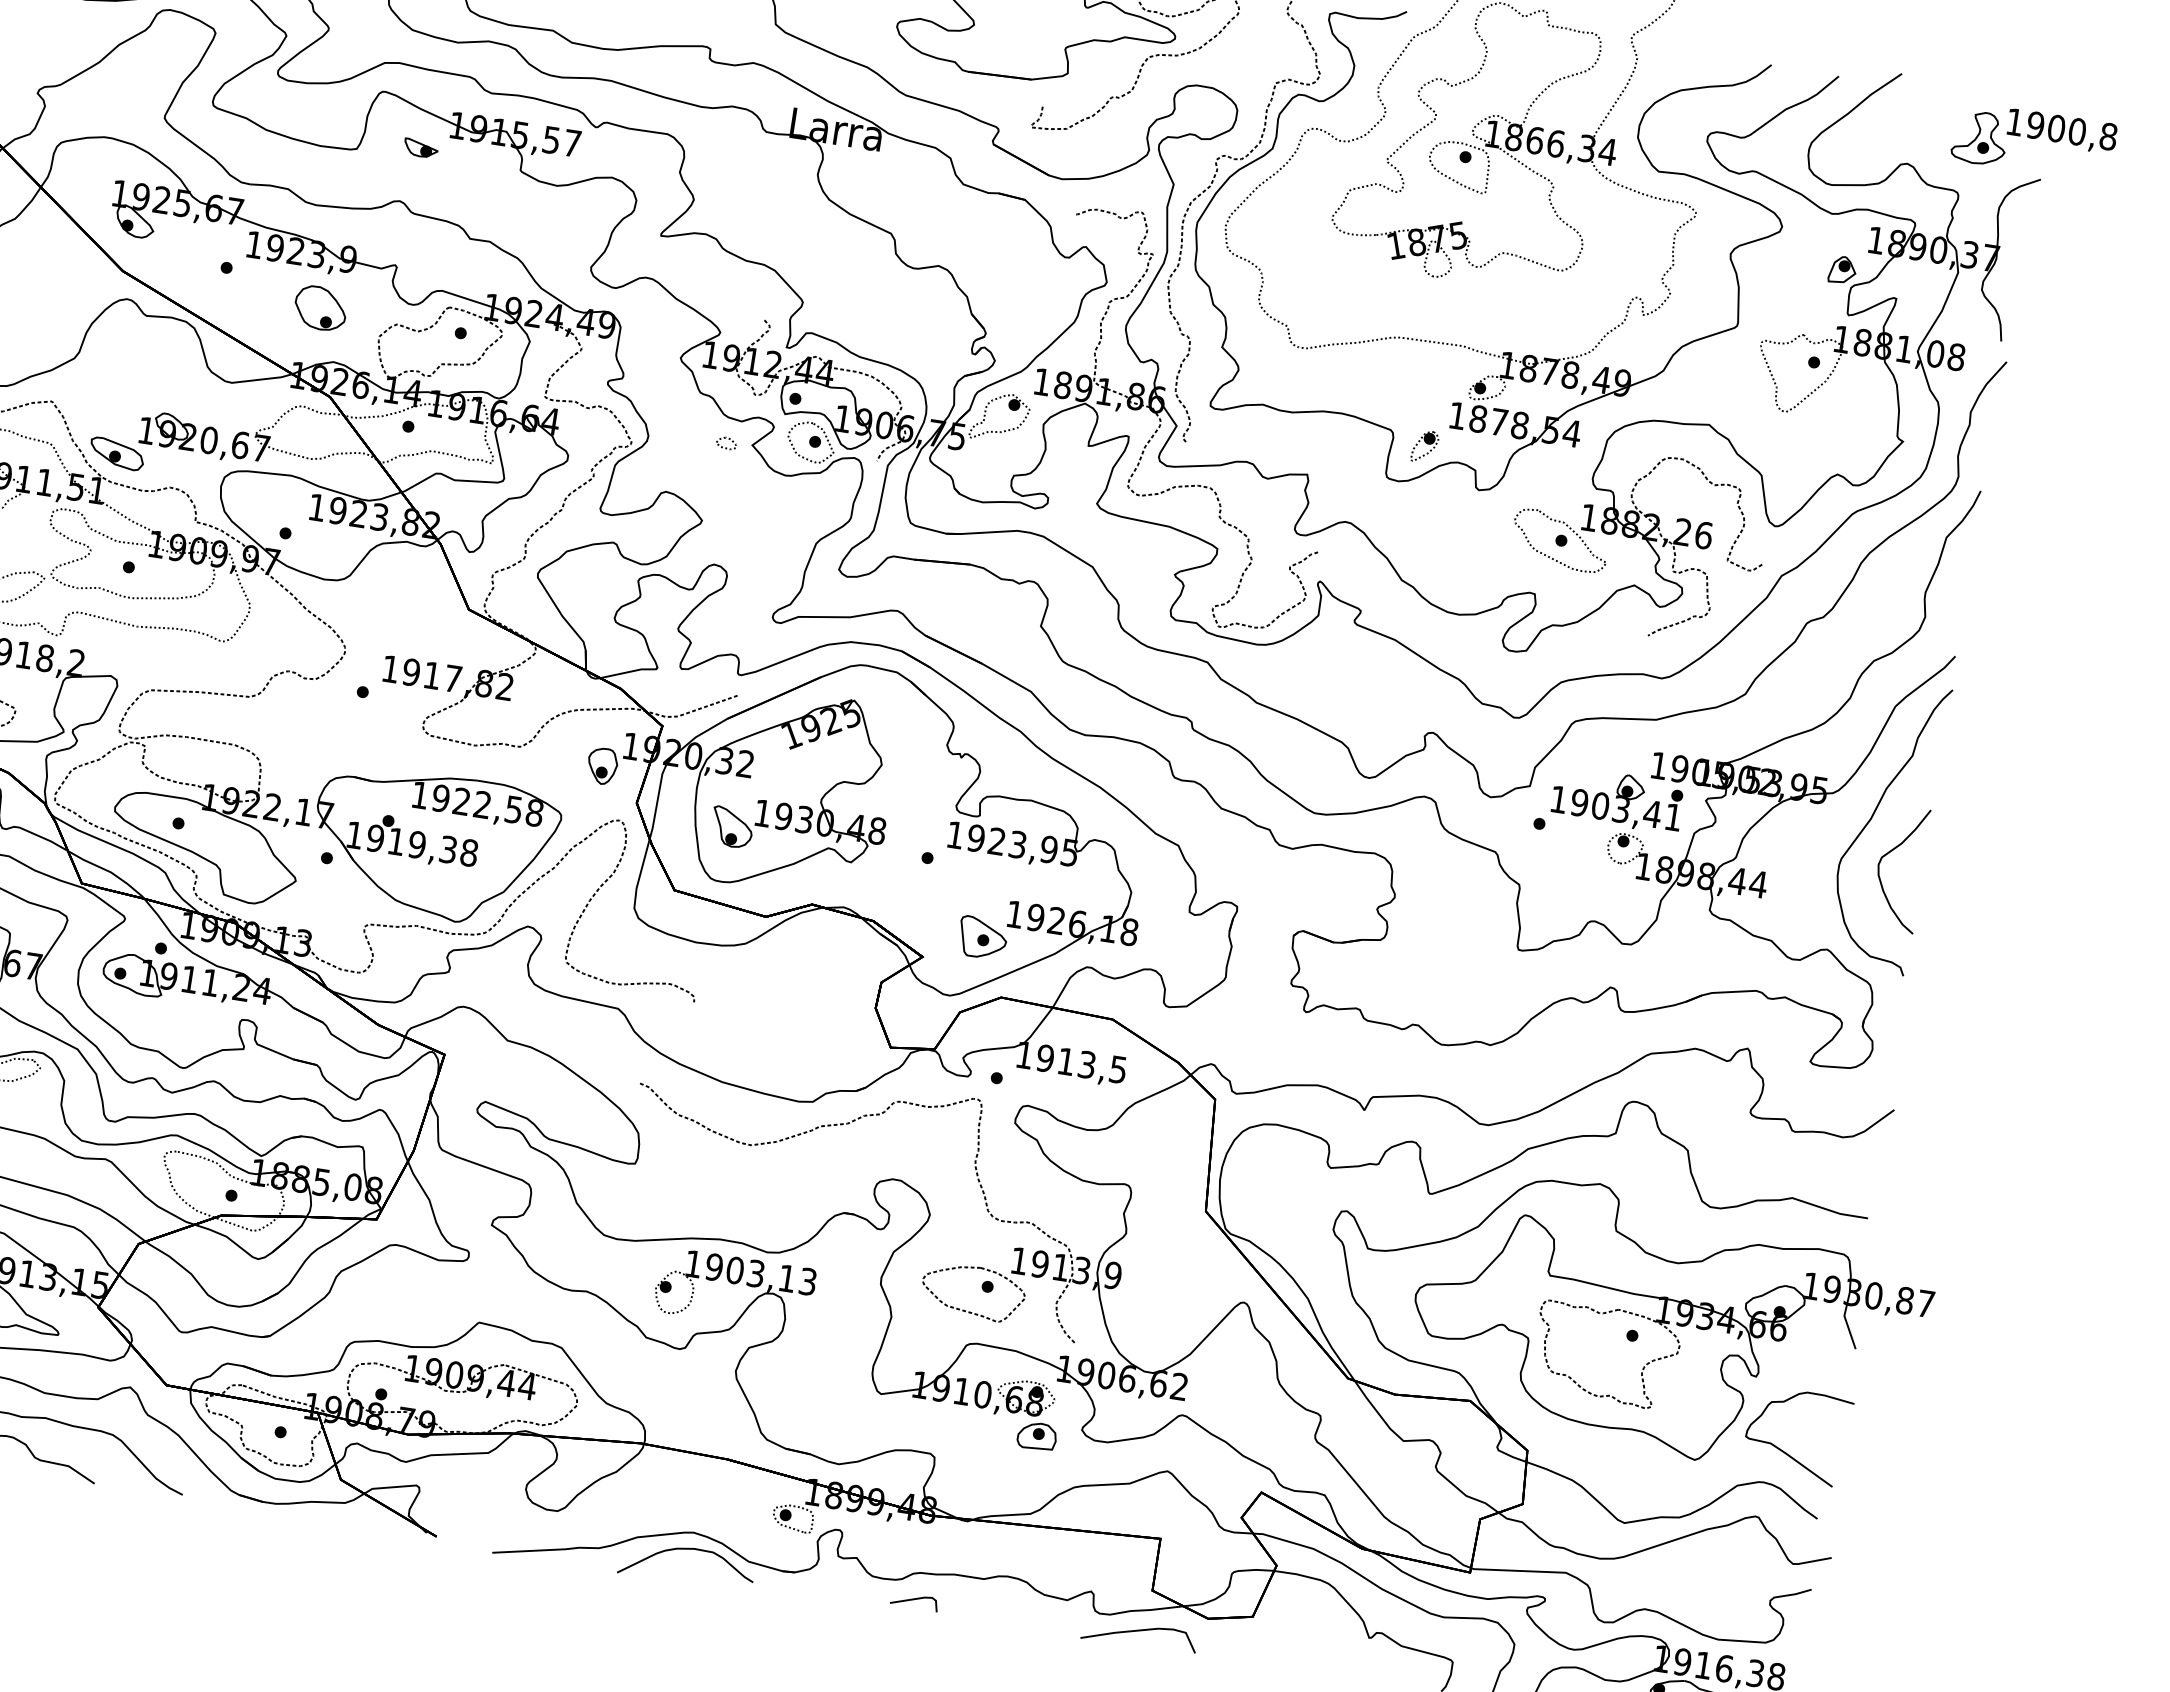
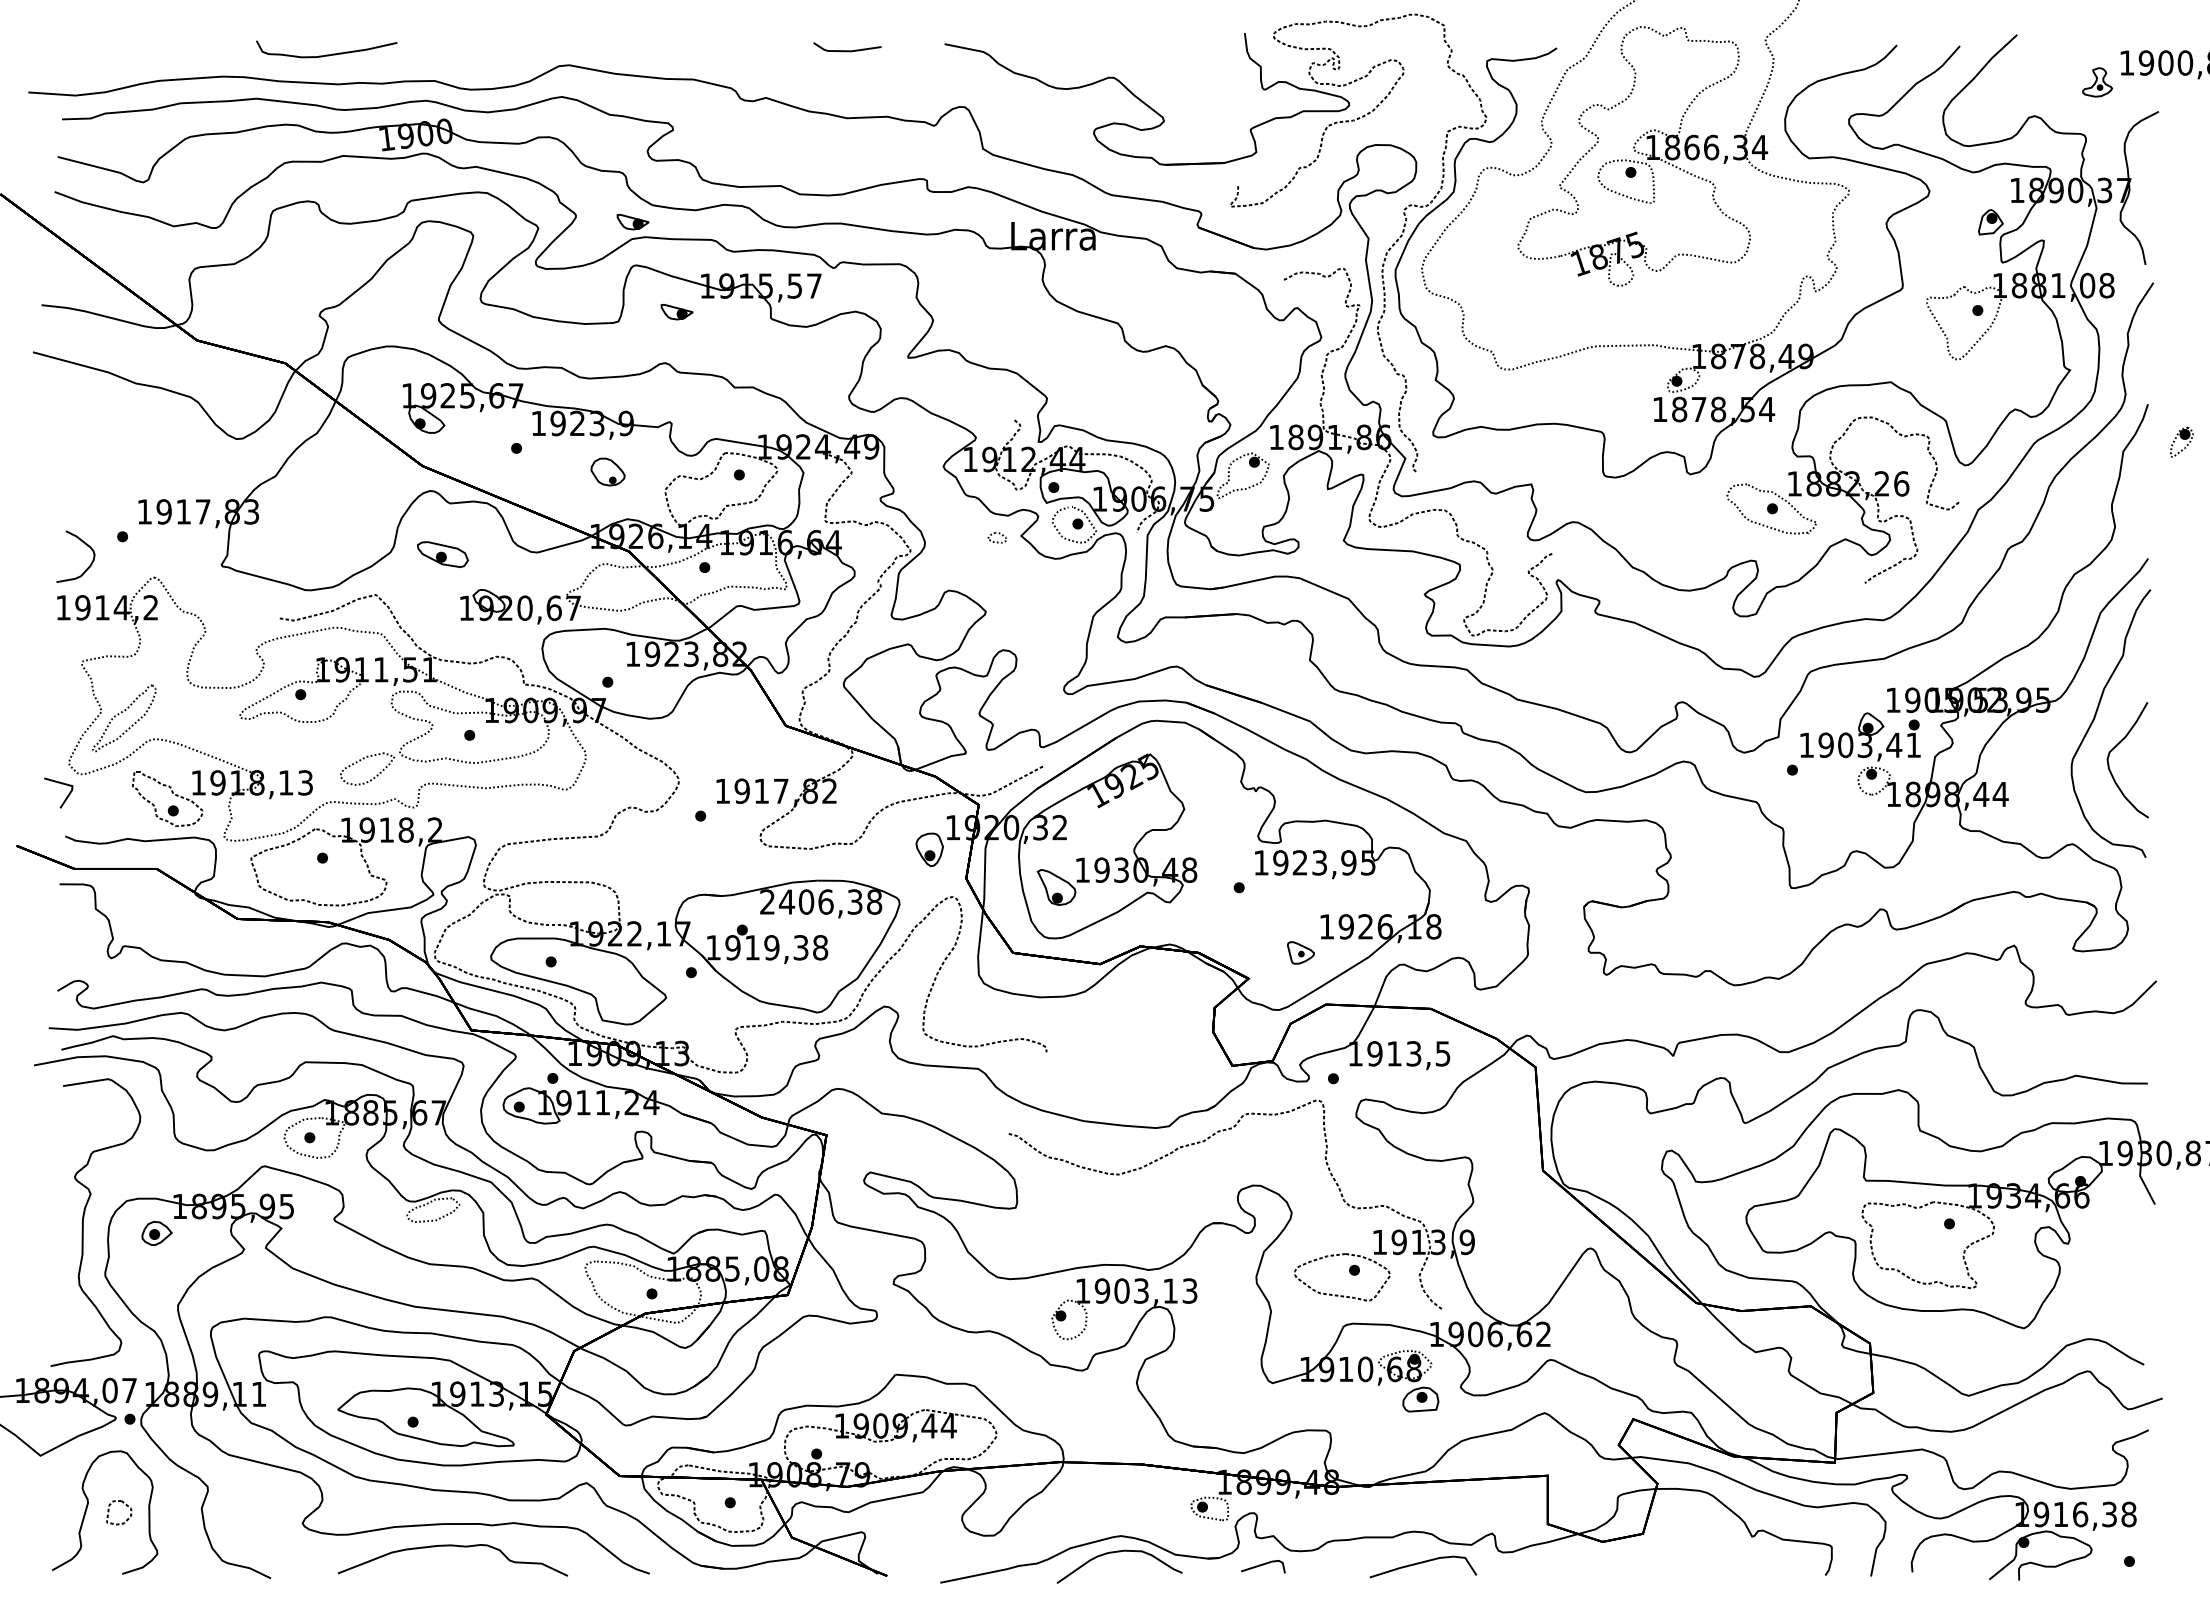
part: (388, 45) -> (632, 222), added
part: (1980, 138) -> (2097, 82), size x0.6
part: (320, 307) -> (607, 471), size x0.7
part: (1424, 445) -> (2181, 441), moved
part: (116, 453) -> (442, 554), moved
text: (467, 801) -> (811, 901), 1922,58 -> 2406,38
part: (982, 937) -> (1300, 952), size x0.6
curve: (1786, 1452) -> (2106, 1308), removed
line: (914, 1600) -> (1263, 1565), moved
curve: (1139, 1631) -> (1422, 1563), moved

